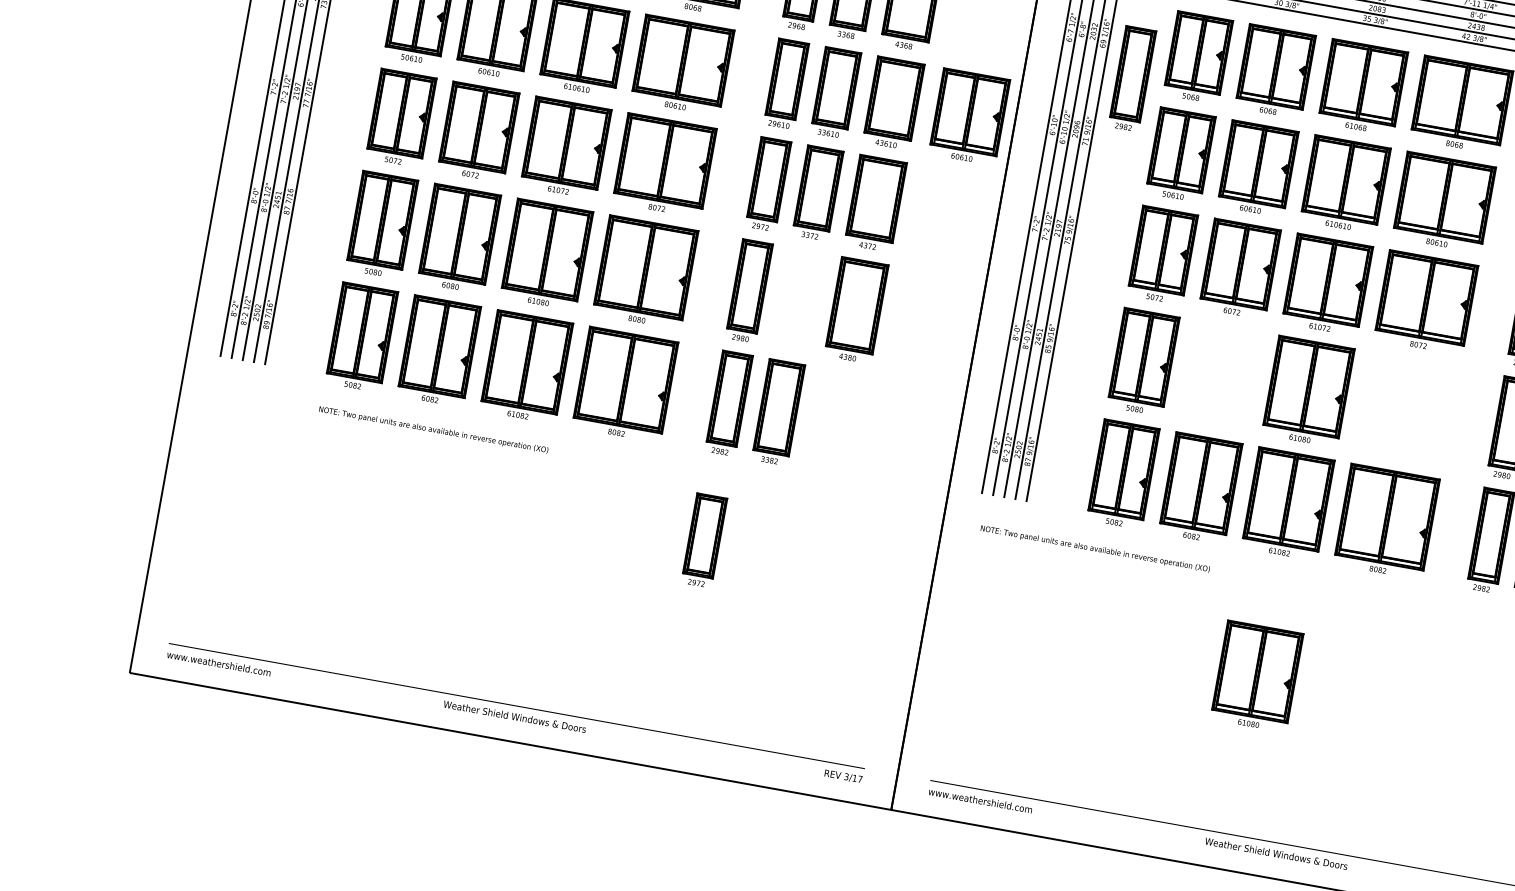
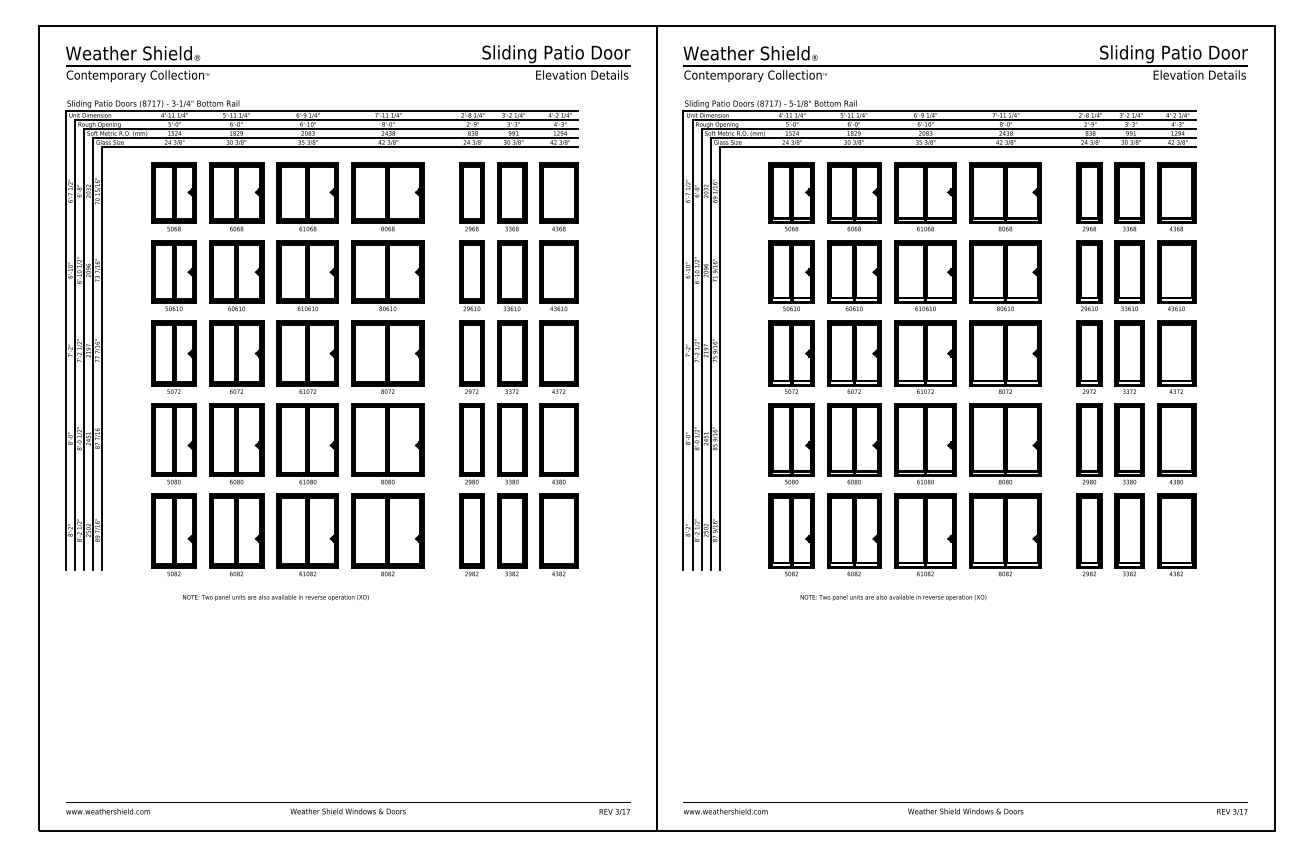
part: (1131, 78) -> (742, 222), removed
part: (969, 116) -> (620, 275), removed
part: (799, 299) -> (512, 443), added
part: (1220, 375) -> (854, 443), added
part: (1407, 408) -> (1005, 443), added
part: (835, 421) -> (558, 534), added
text: (433, 429) -> (275, 597), moved
part: (703, 539) -> (471, 645), removed
text: (1095, 548) -> (893, 597), moved
part: (1257, 676) -> (925, 674), removed

